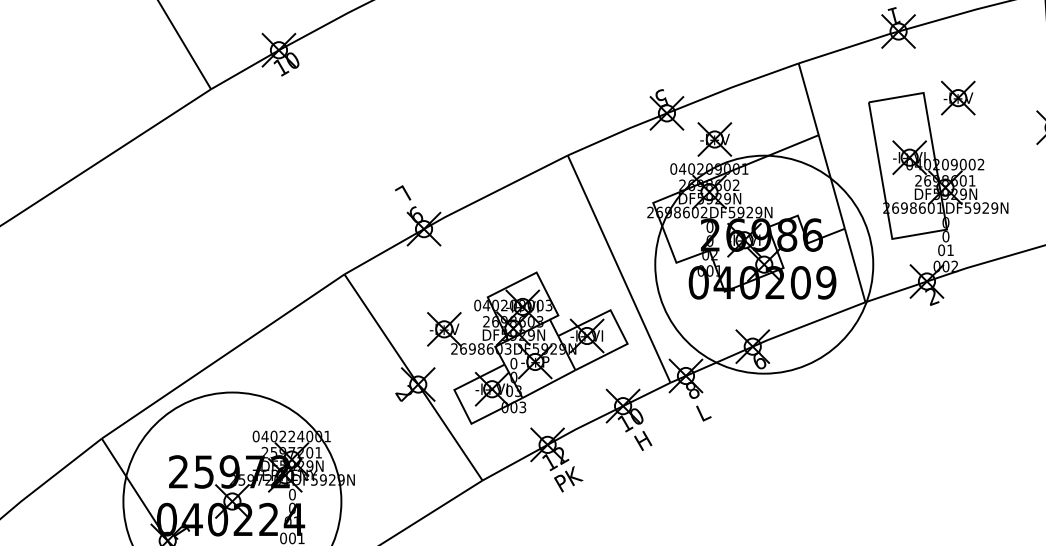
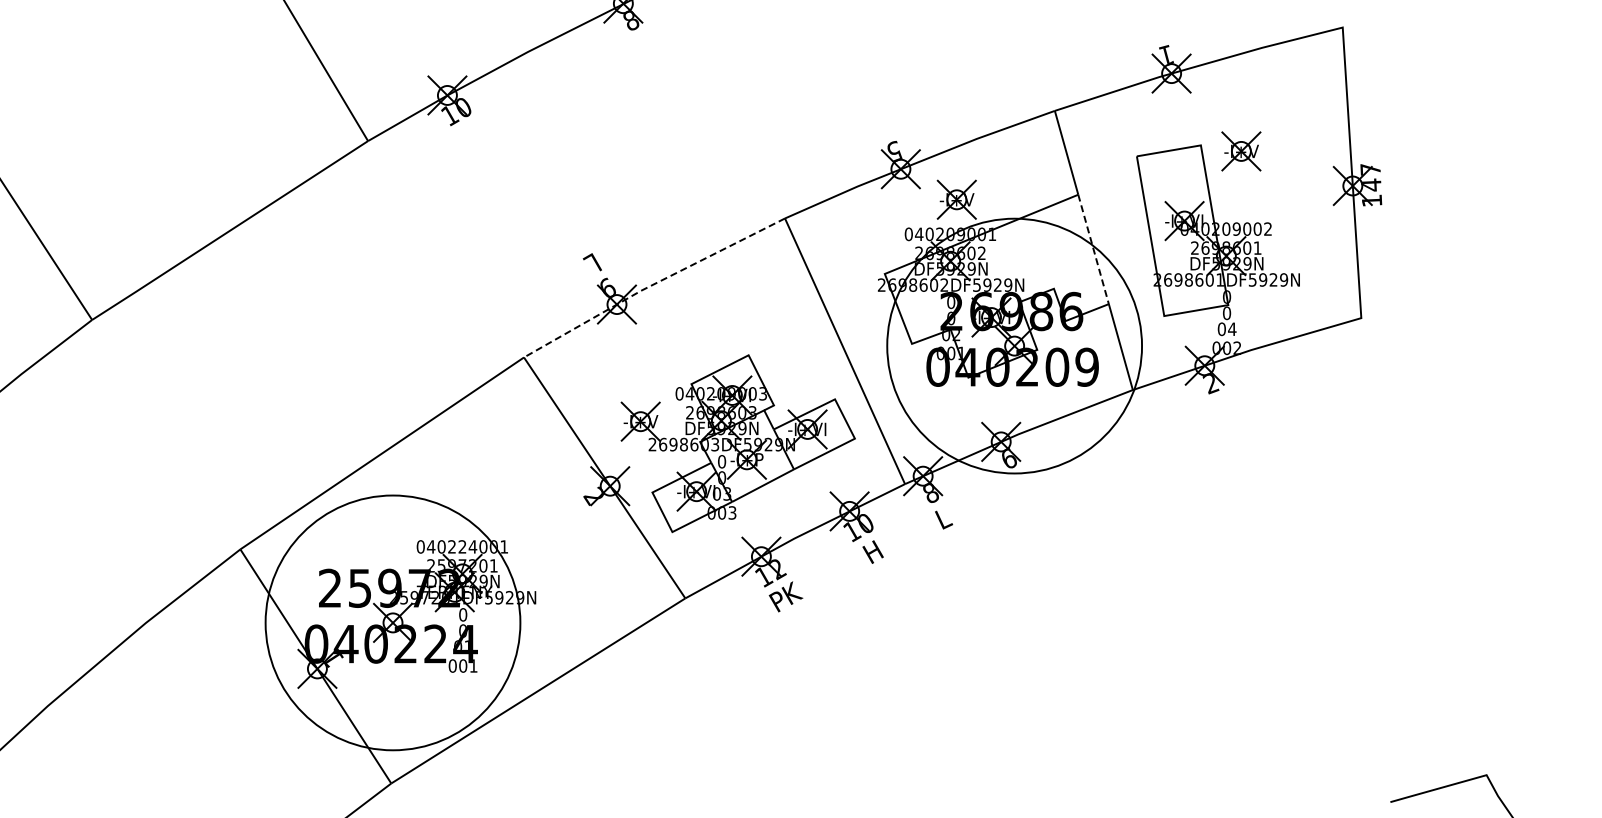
line: (831, 182) -> (1093, 249), solid -> dashed
line: (454, 212) -> (652, 285), solid -> dashed
text: (950, 249) -> (1232, 328), 01 -> 04

